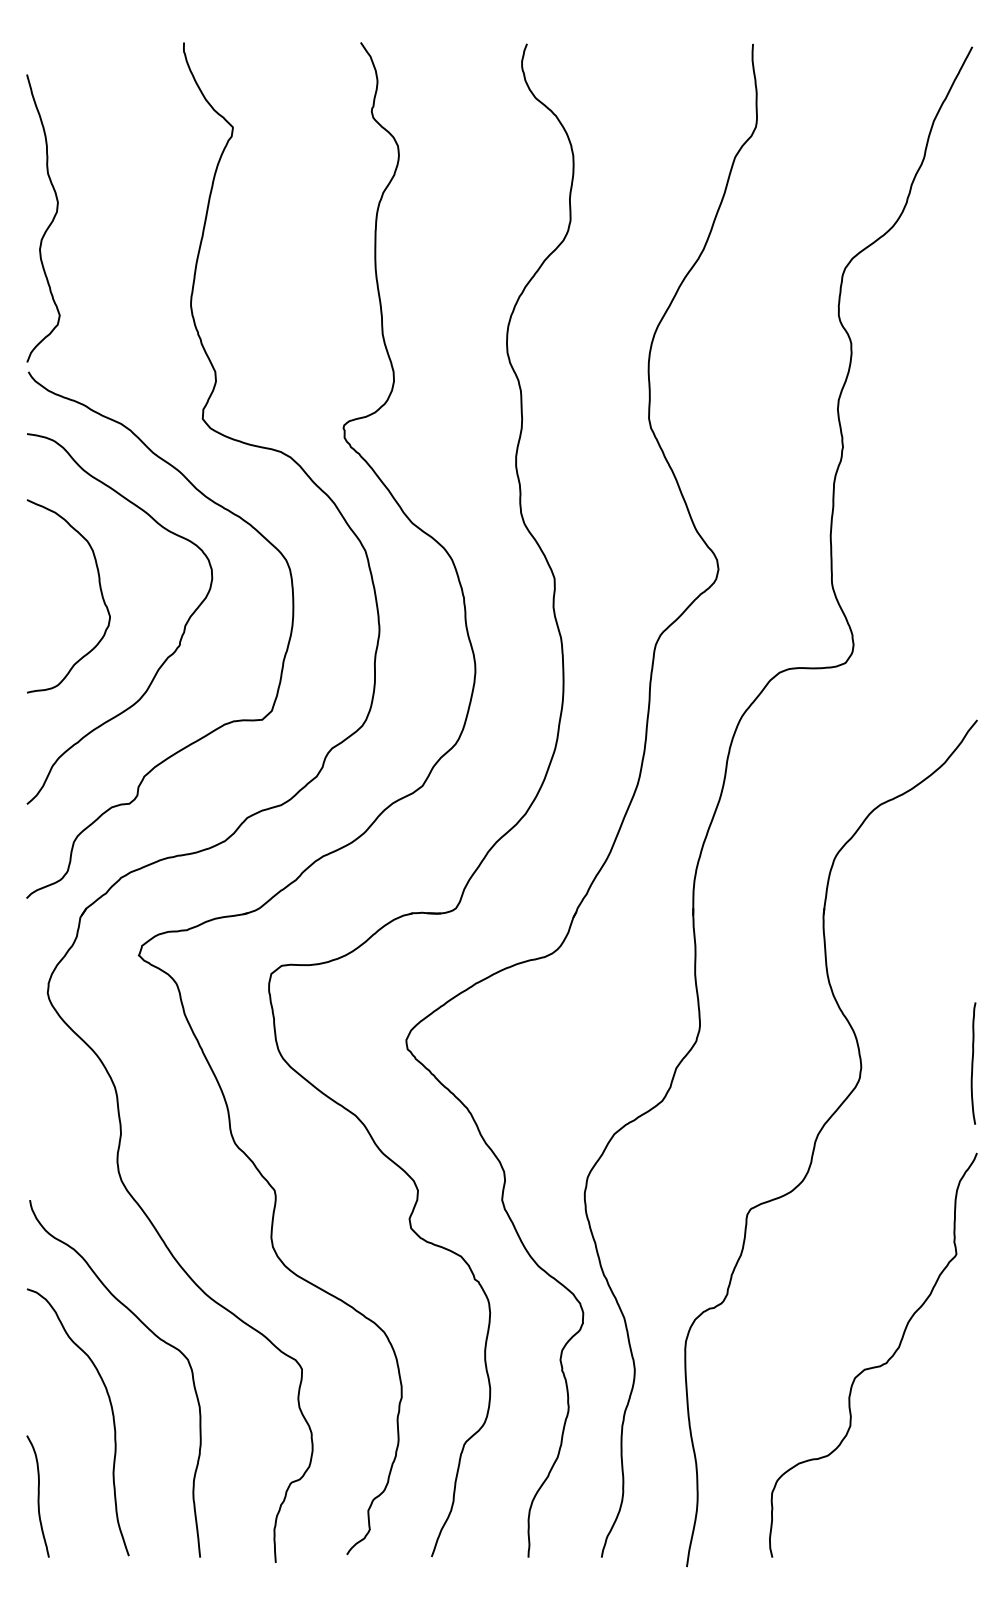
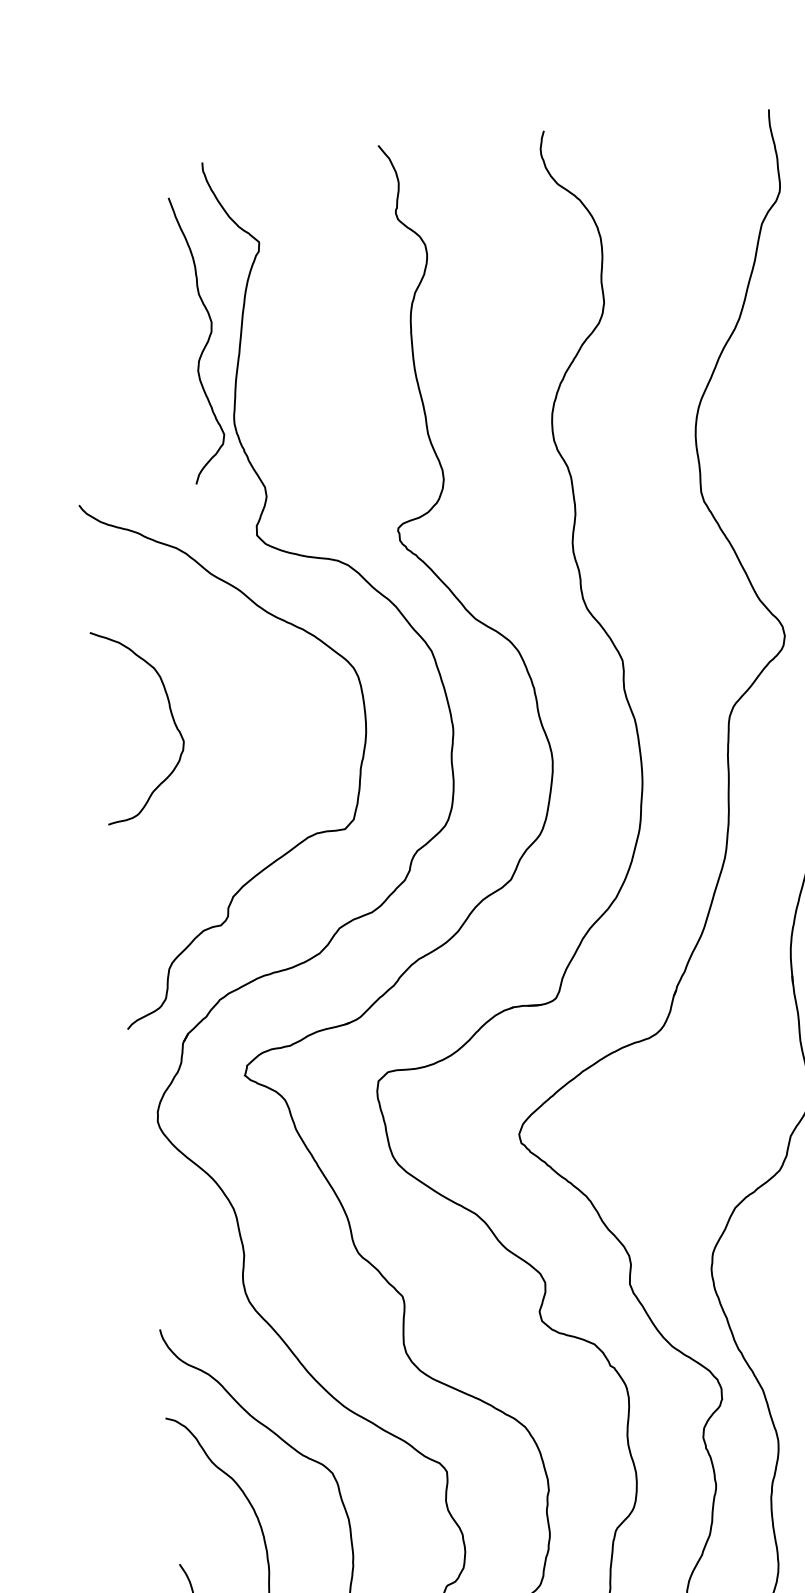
curve: (50, 222) -> (206, 342), moved
curve: (166, 657) -> (243, 776), removed

